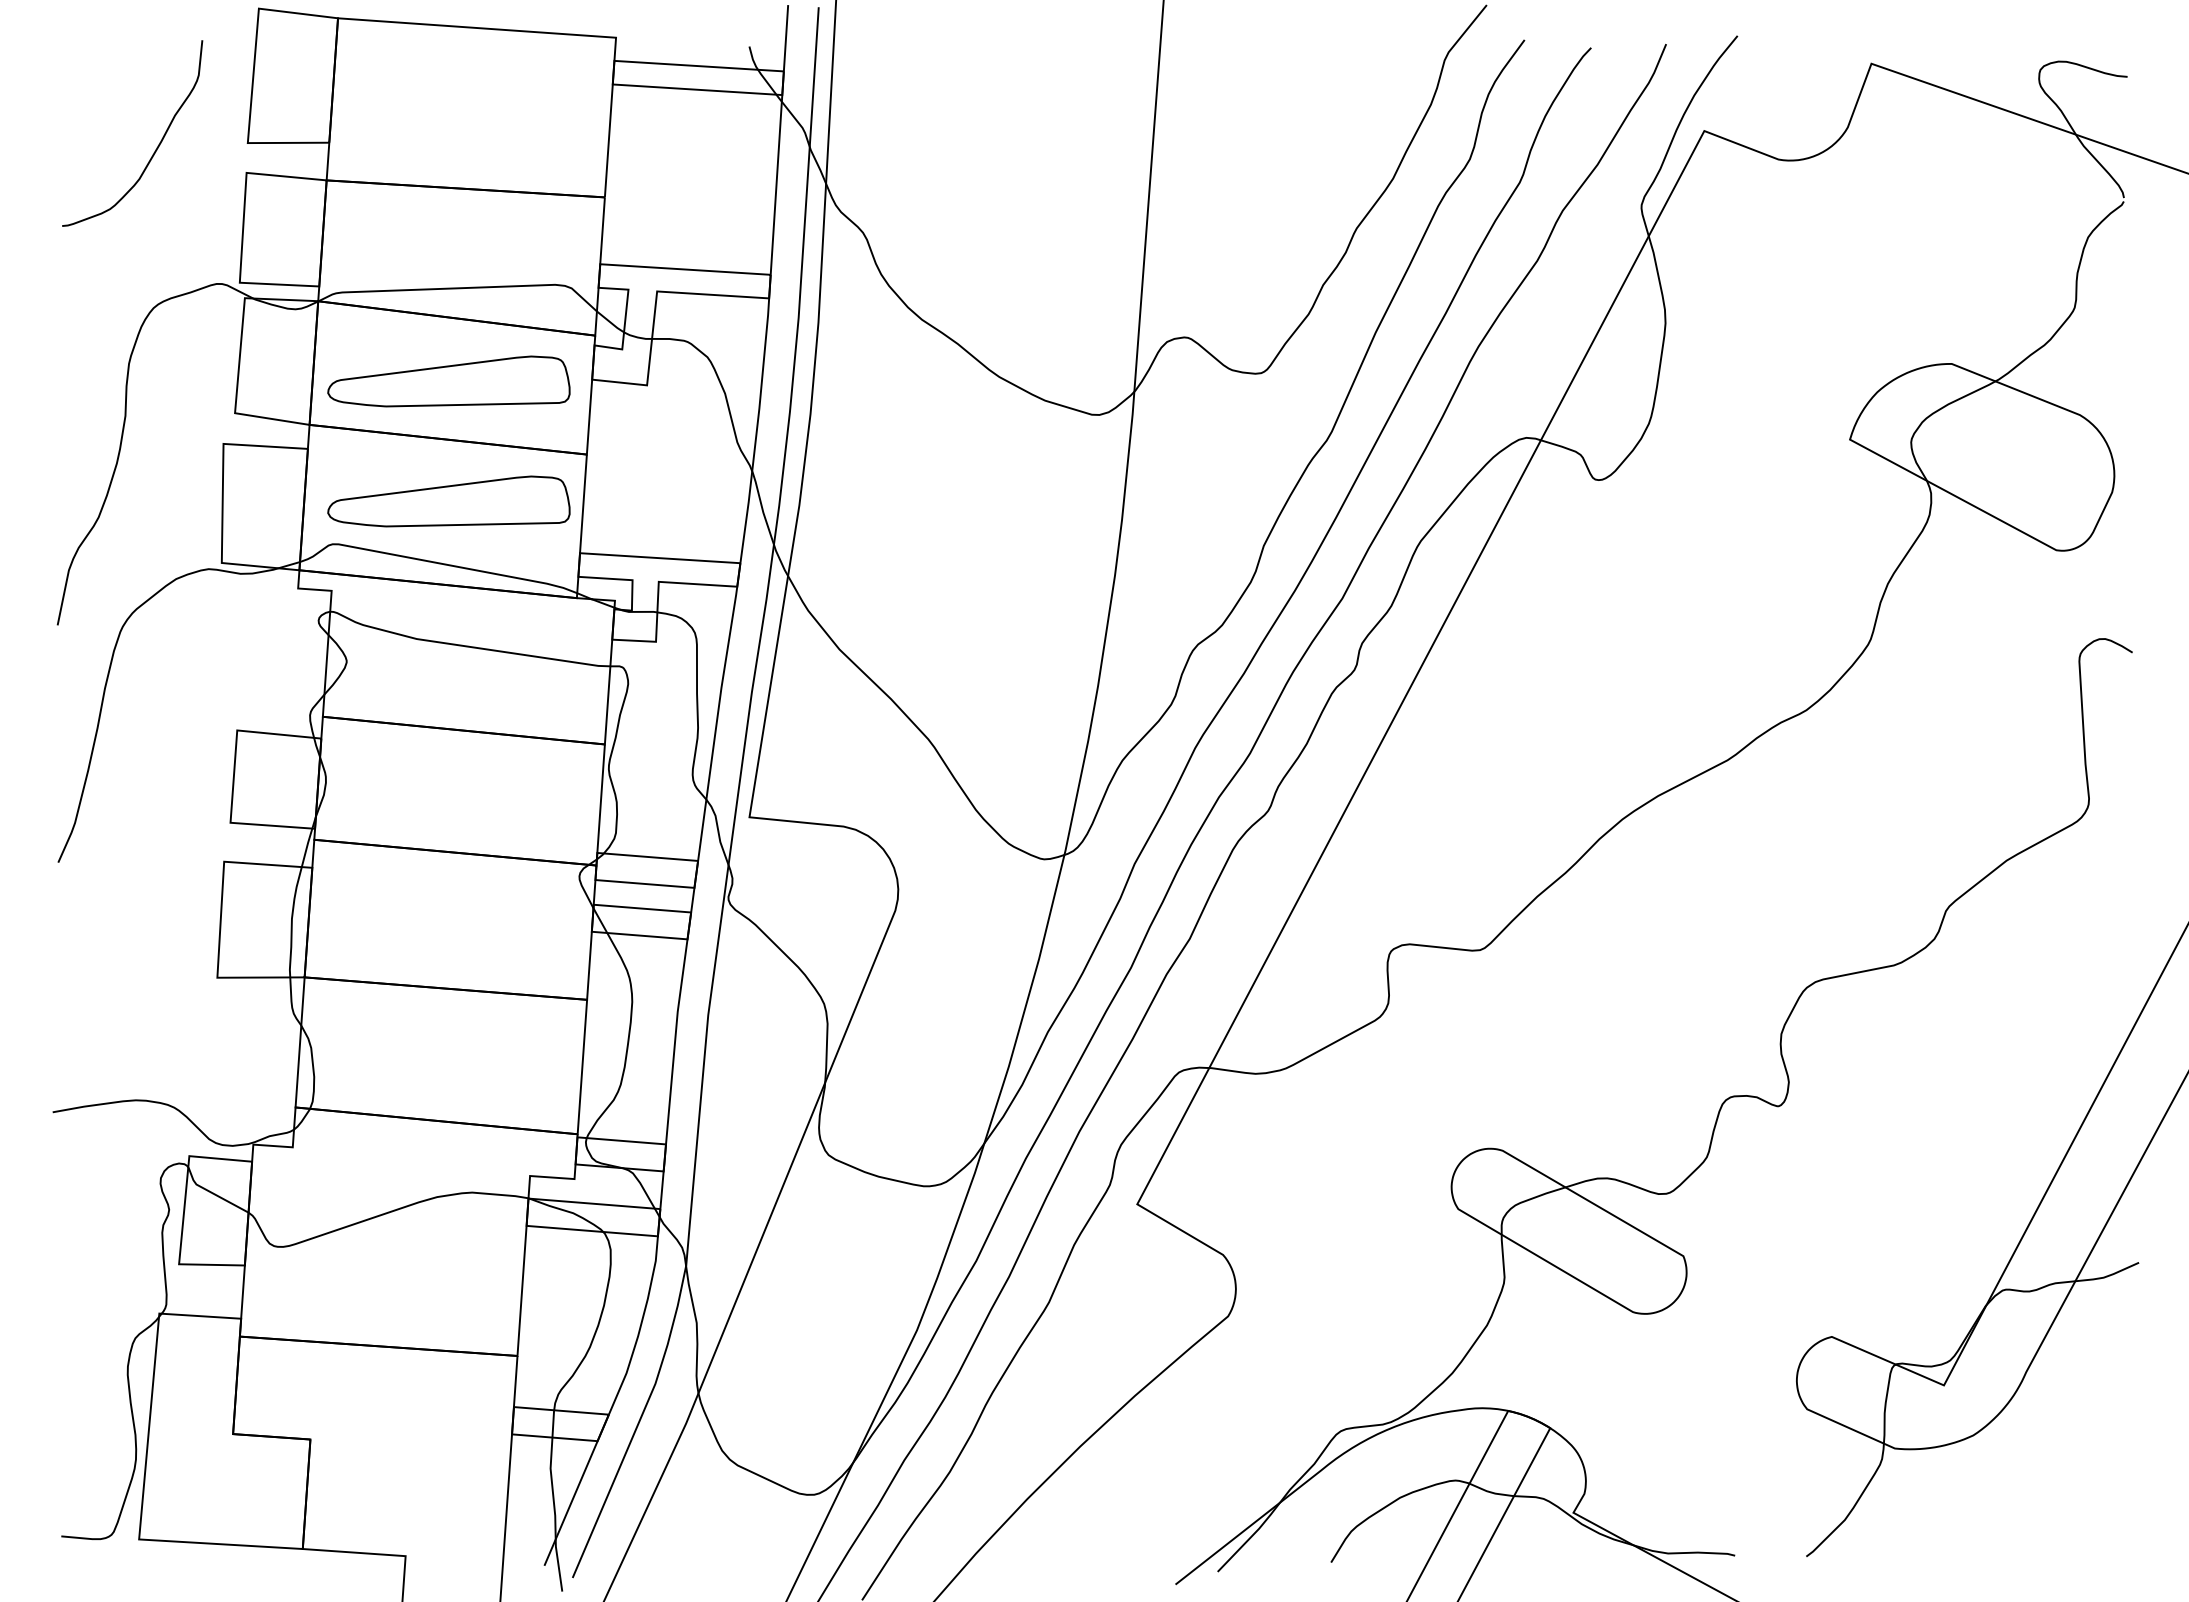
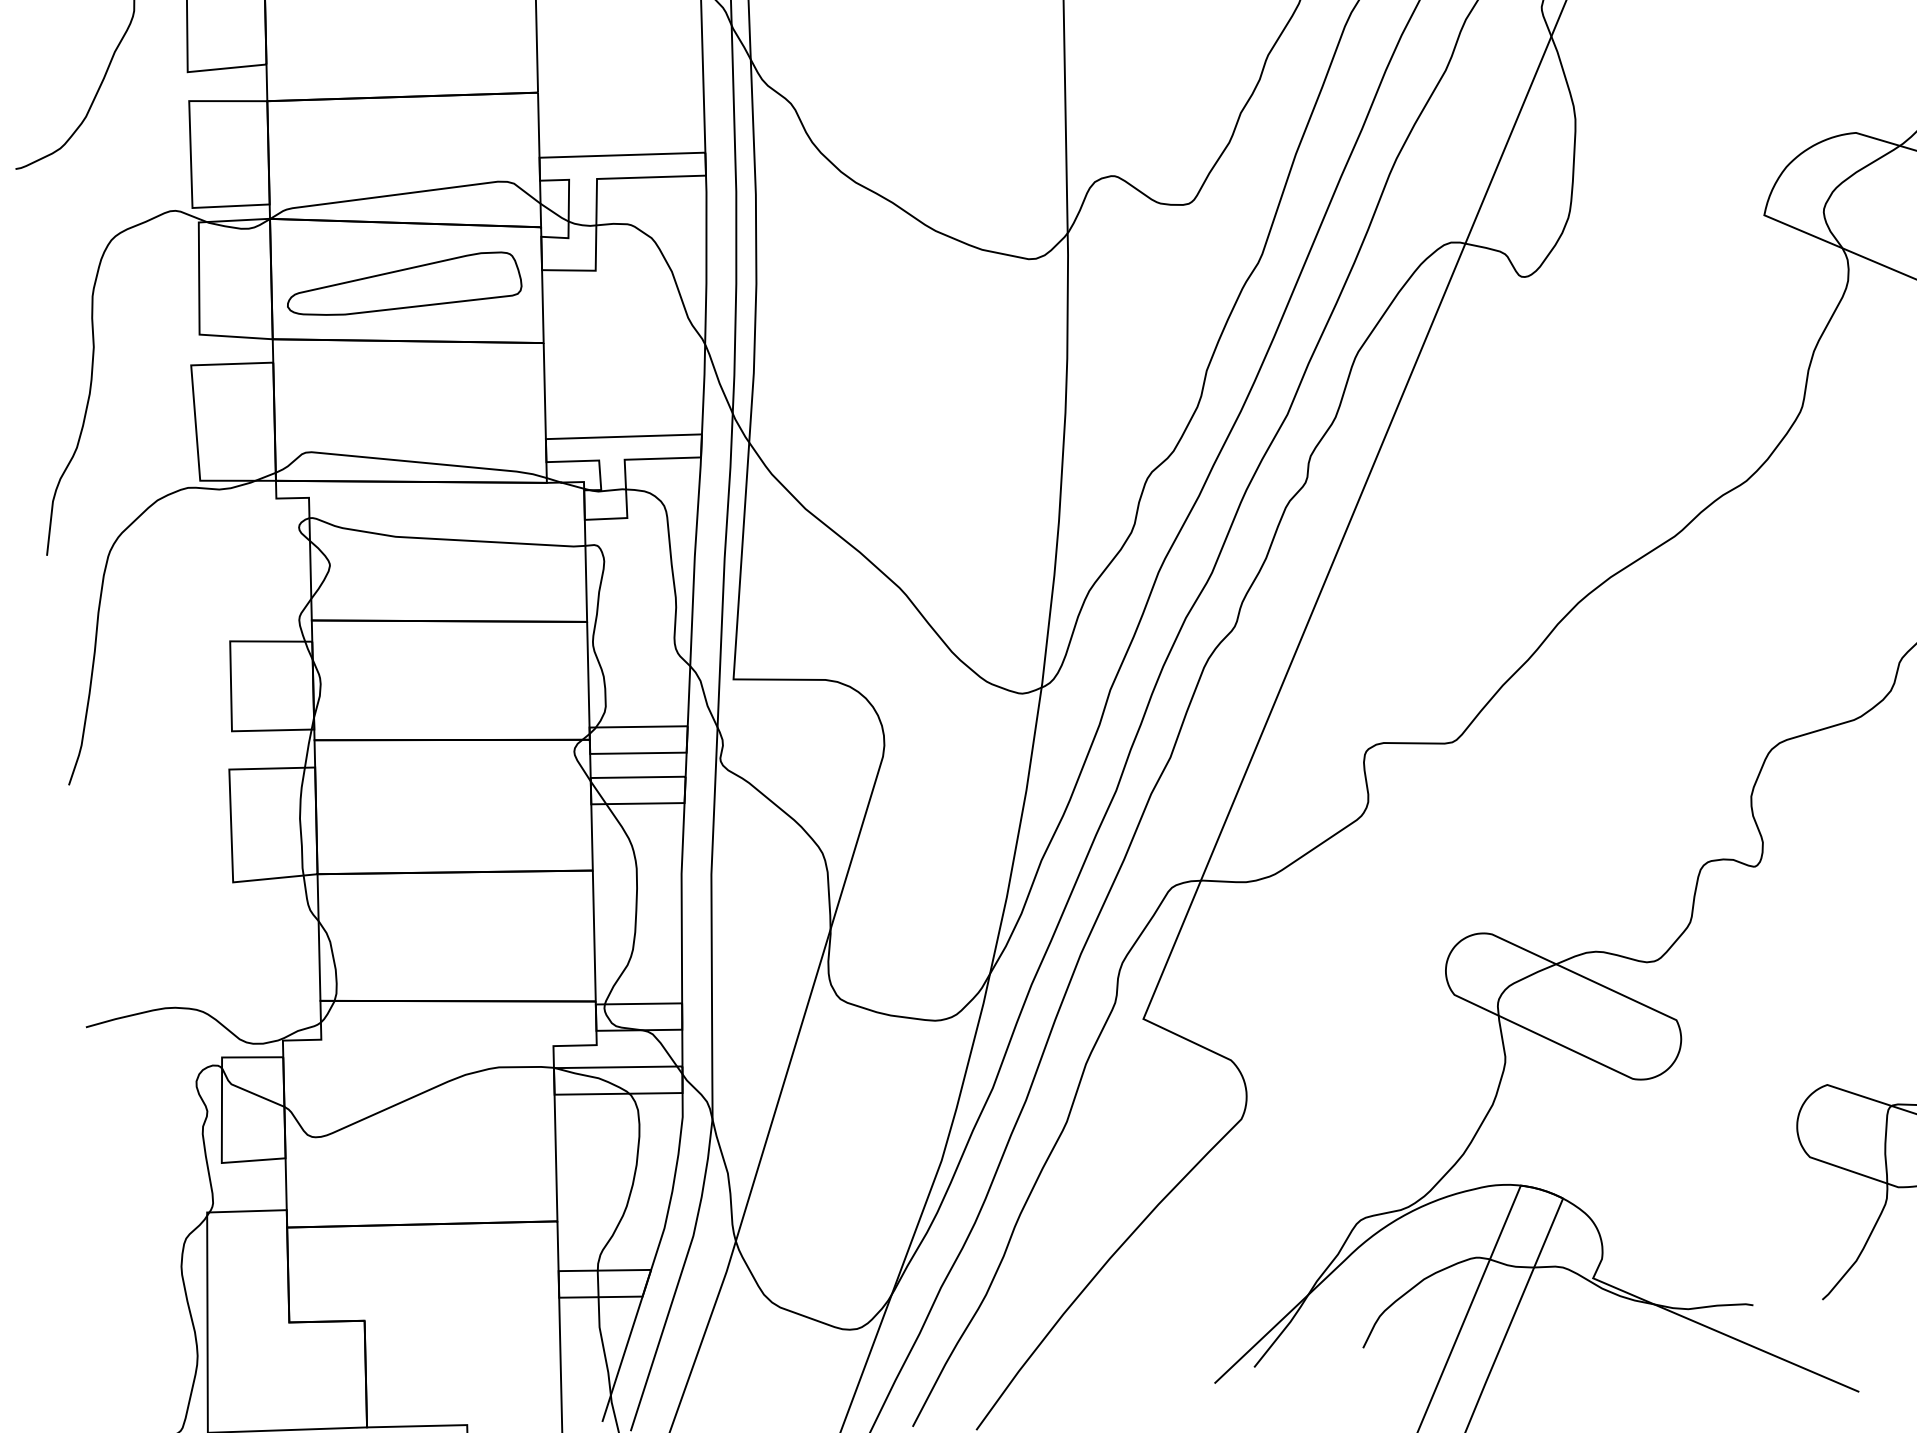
part: (448, 501) -> (414, 400), removed

